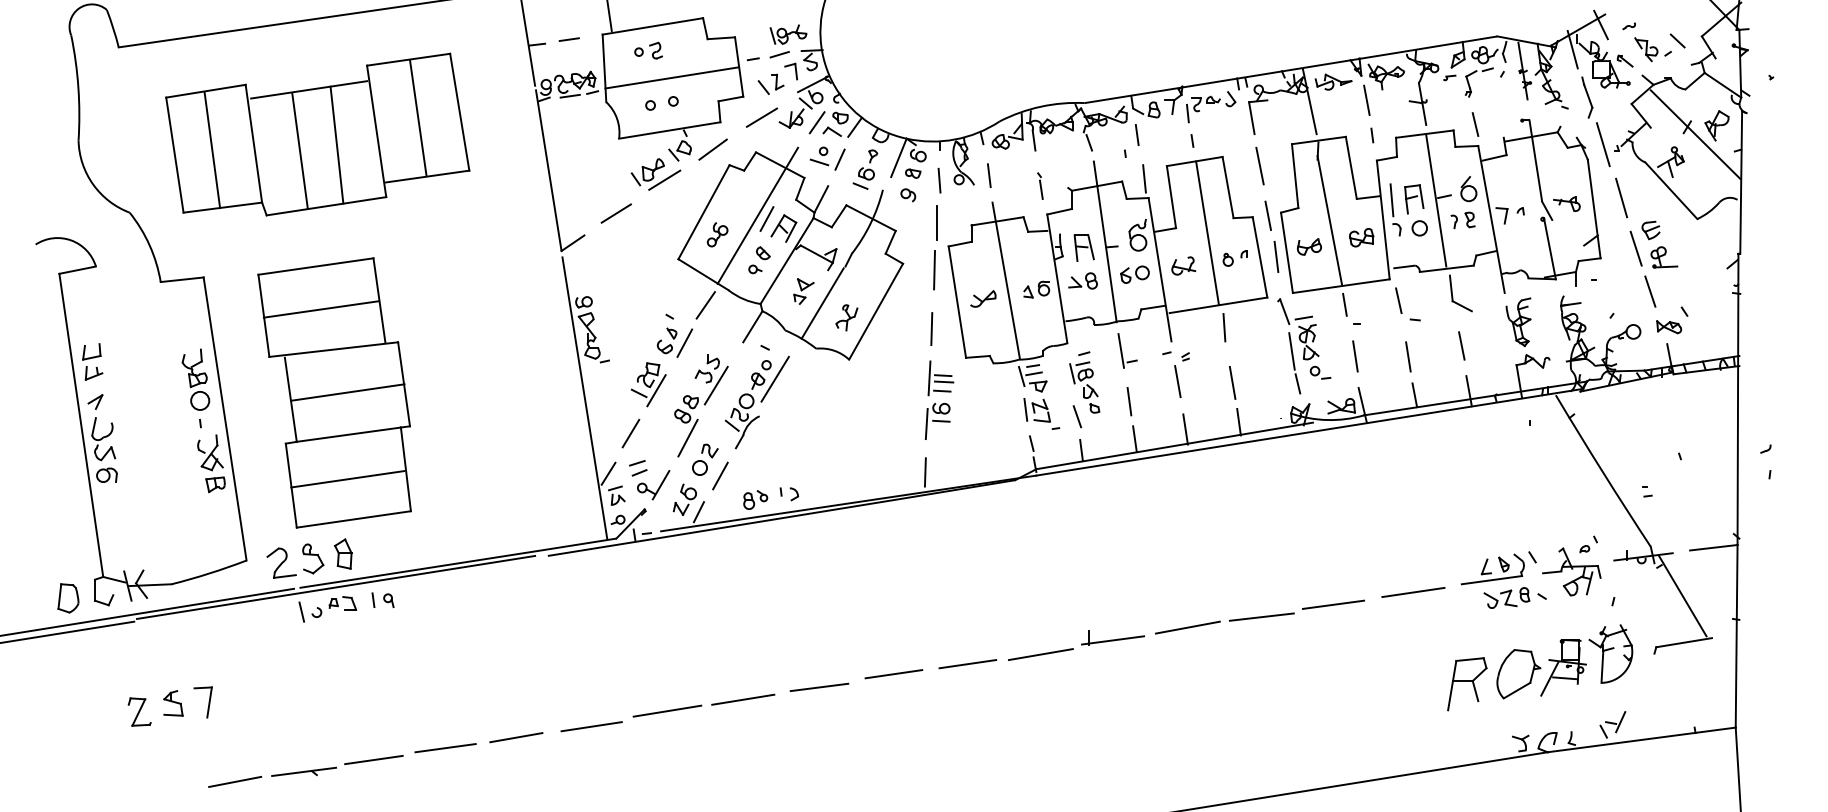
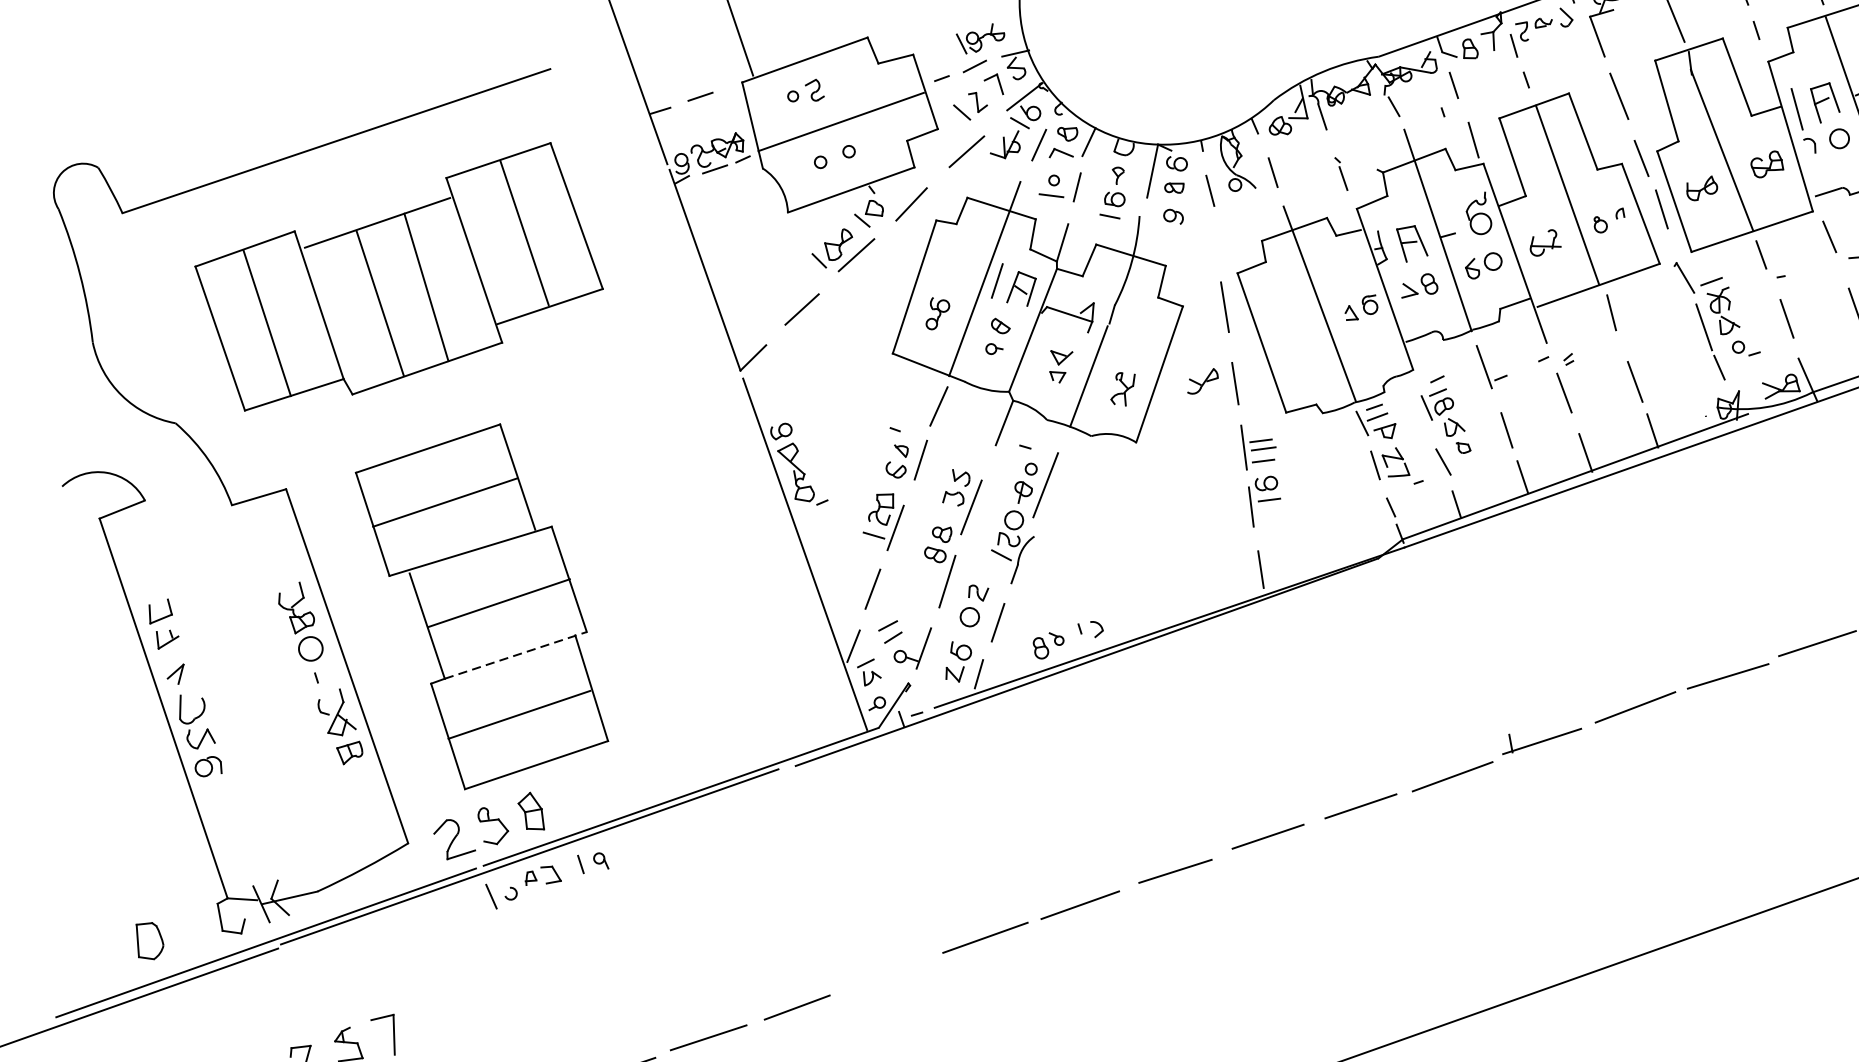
line: (936, 223) -> (1216, 246), removed
part: (983, 298) -> (1202, 380), moved
line: (353, 434) -> (516, 655), solid -> dashed
part: (68, 598) -> (149, 941), moved
line: (591, 726) -> (891, 975), removed

